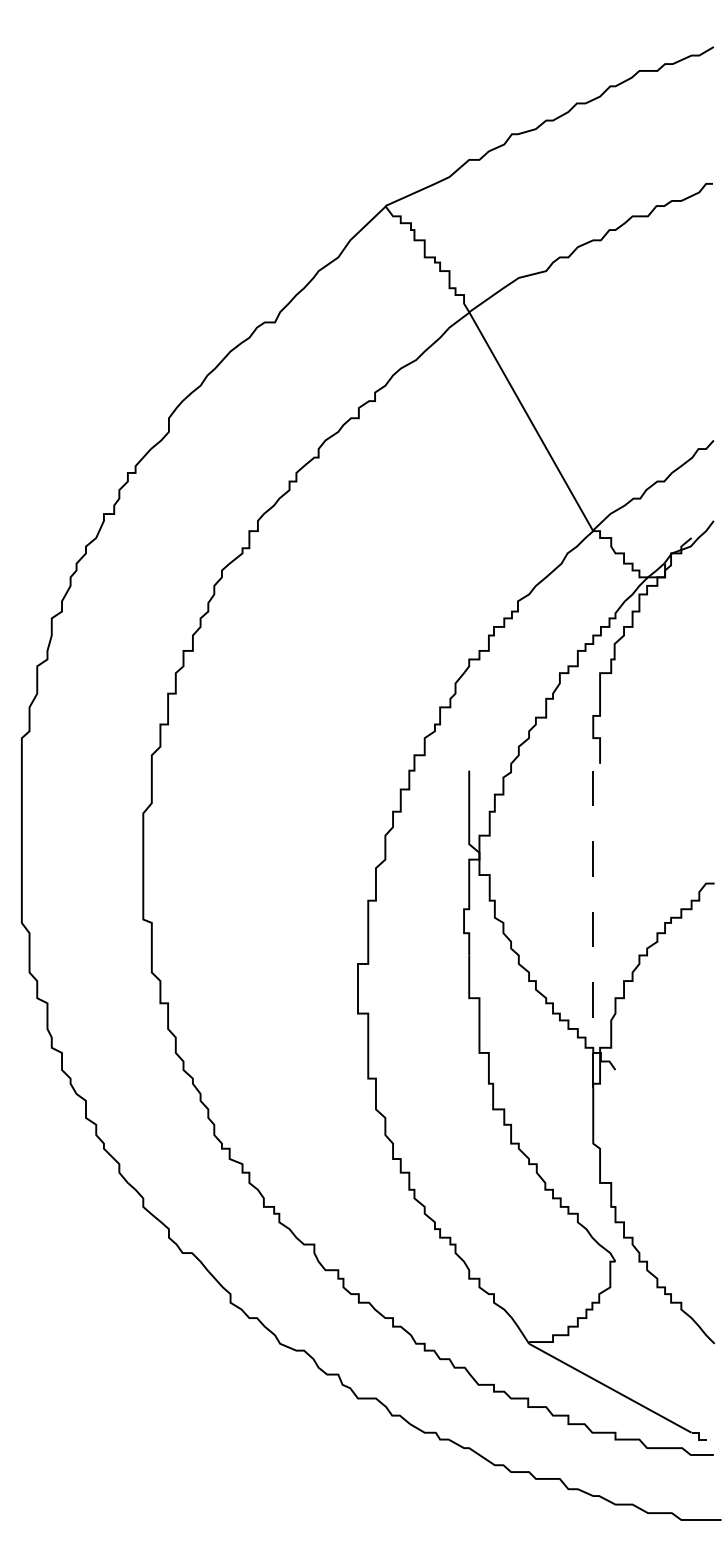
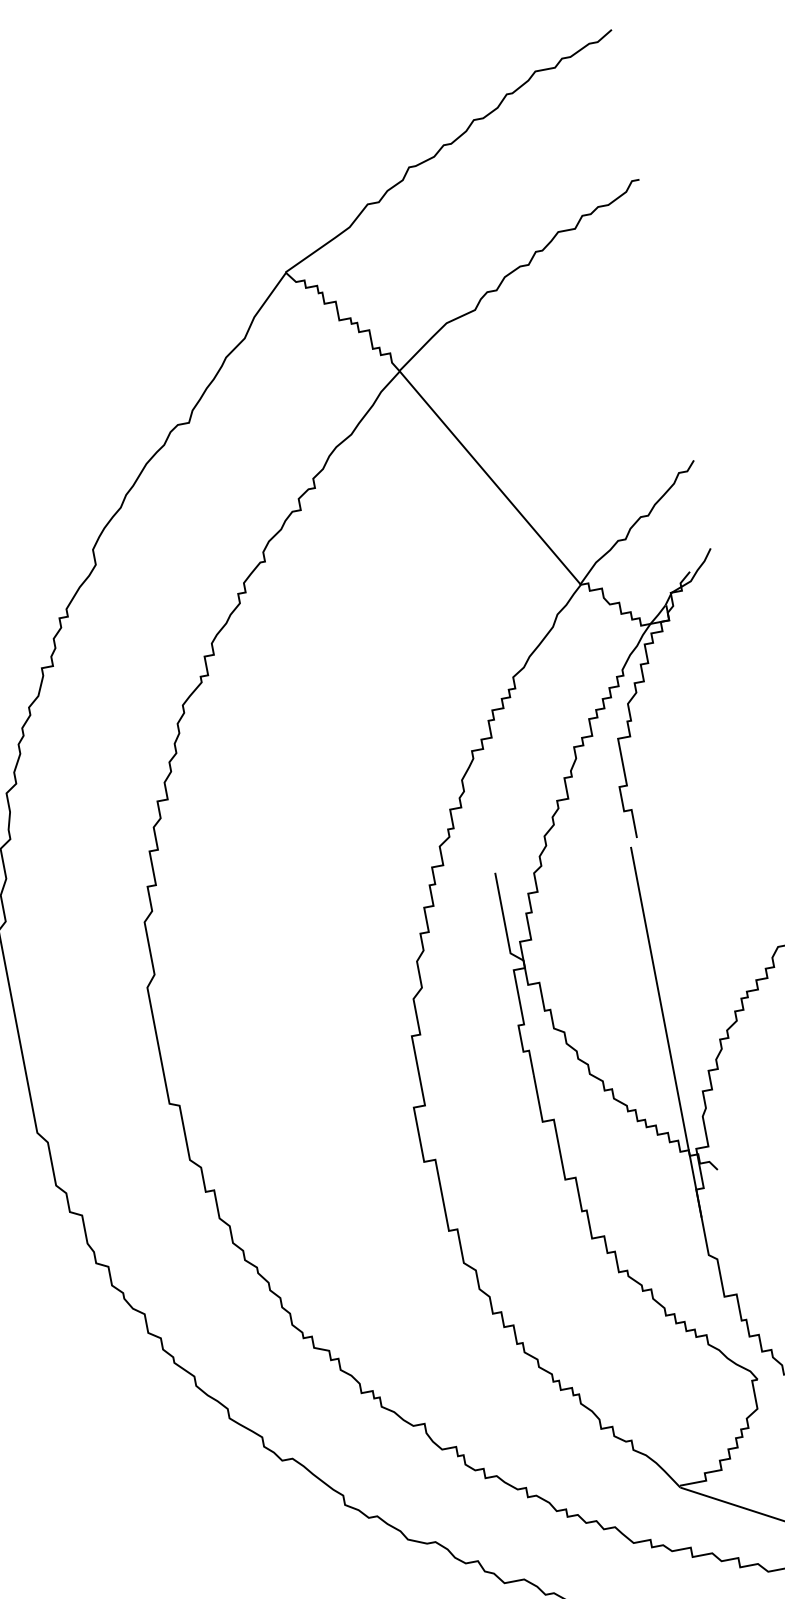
line: (593, 940) -> (666, 1032), dashed -> solid

